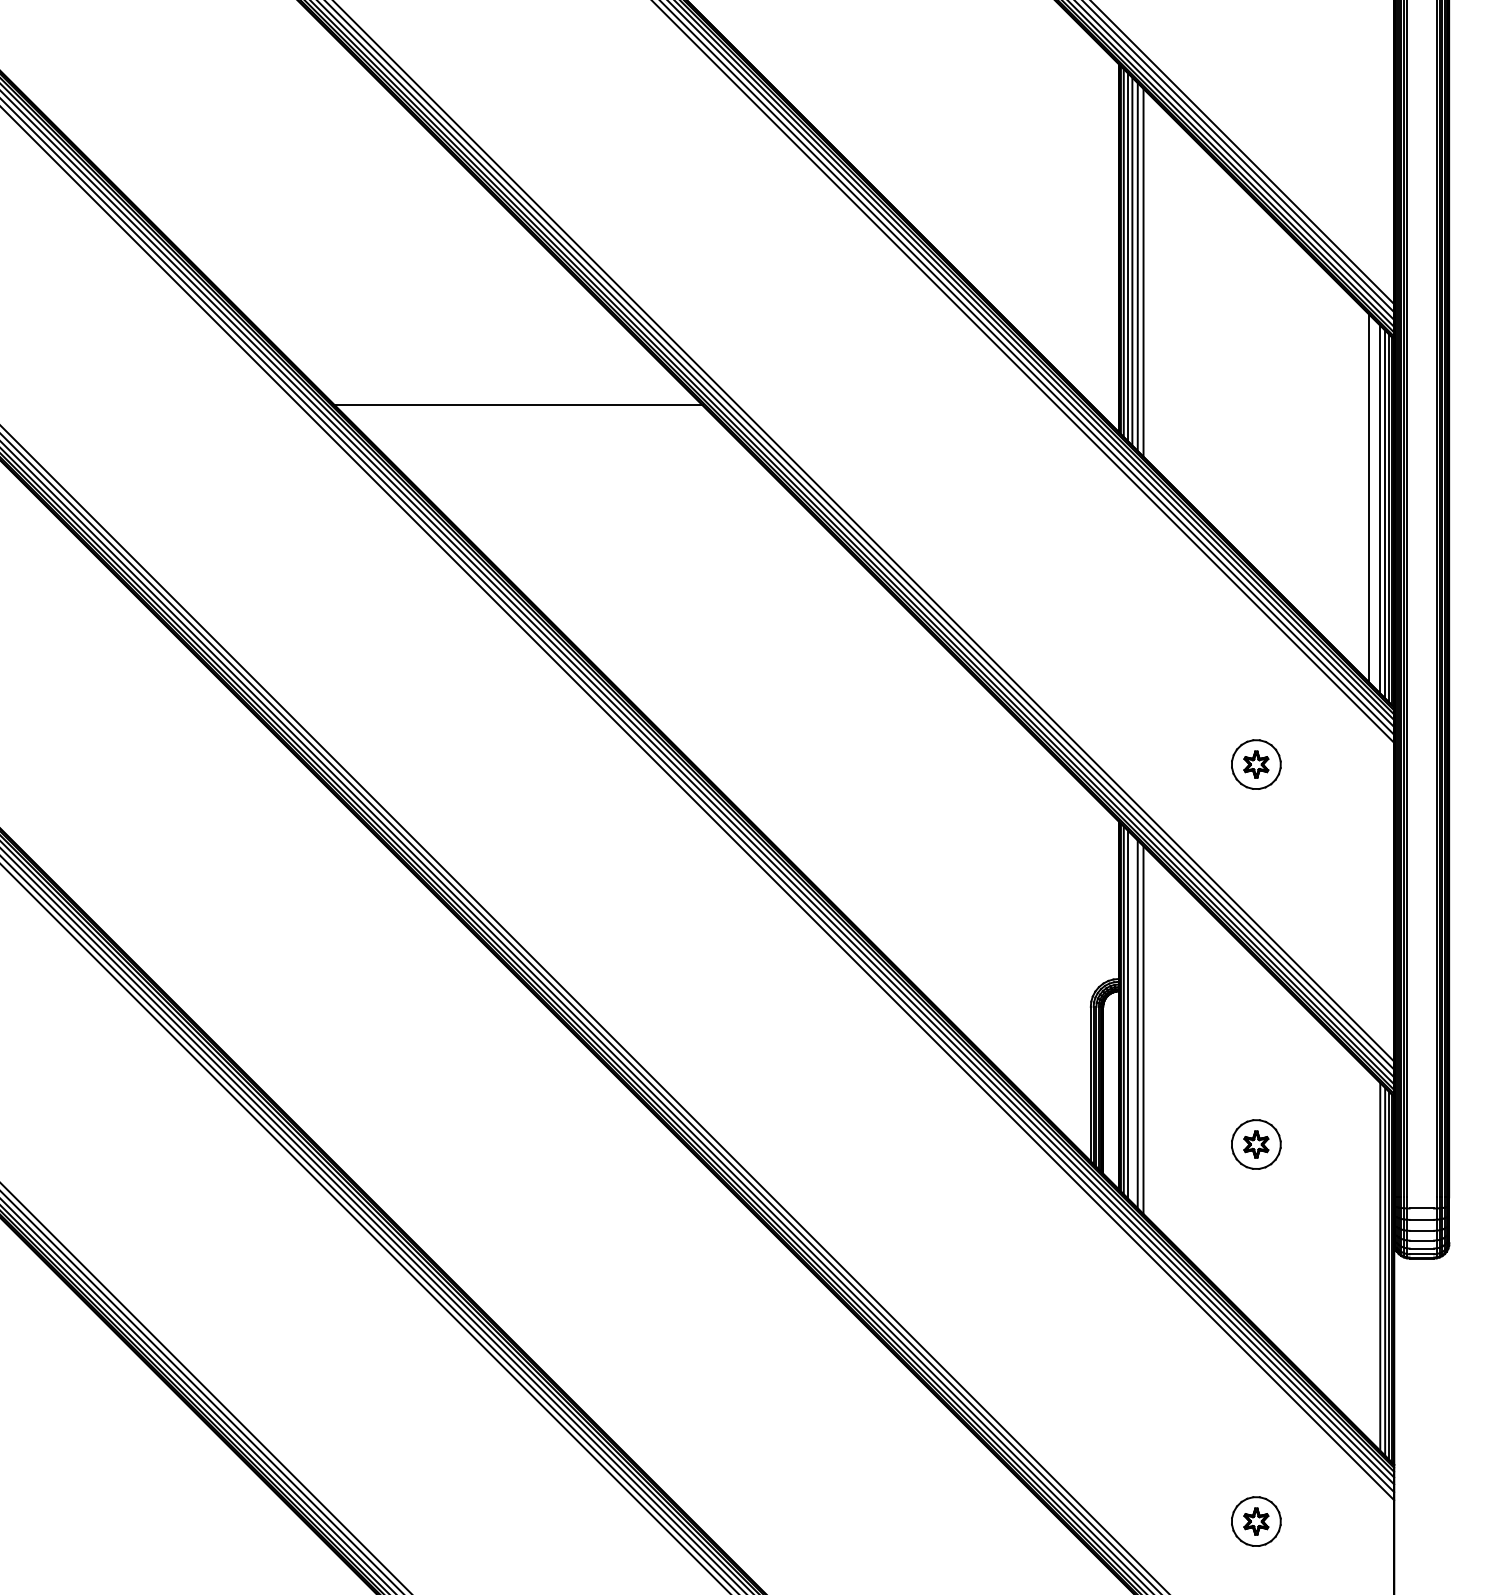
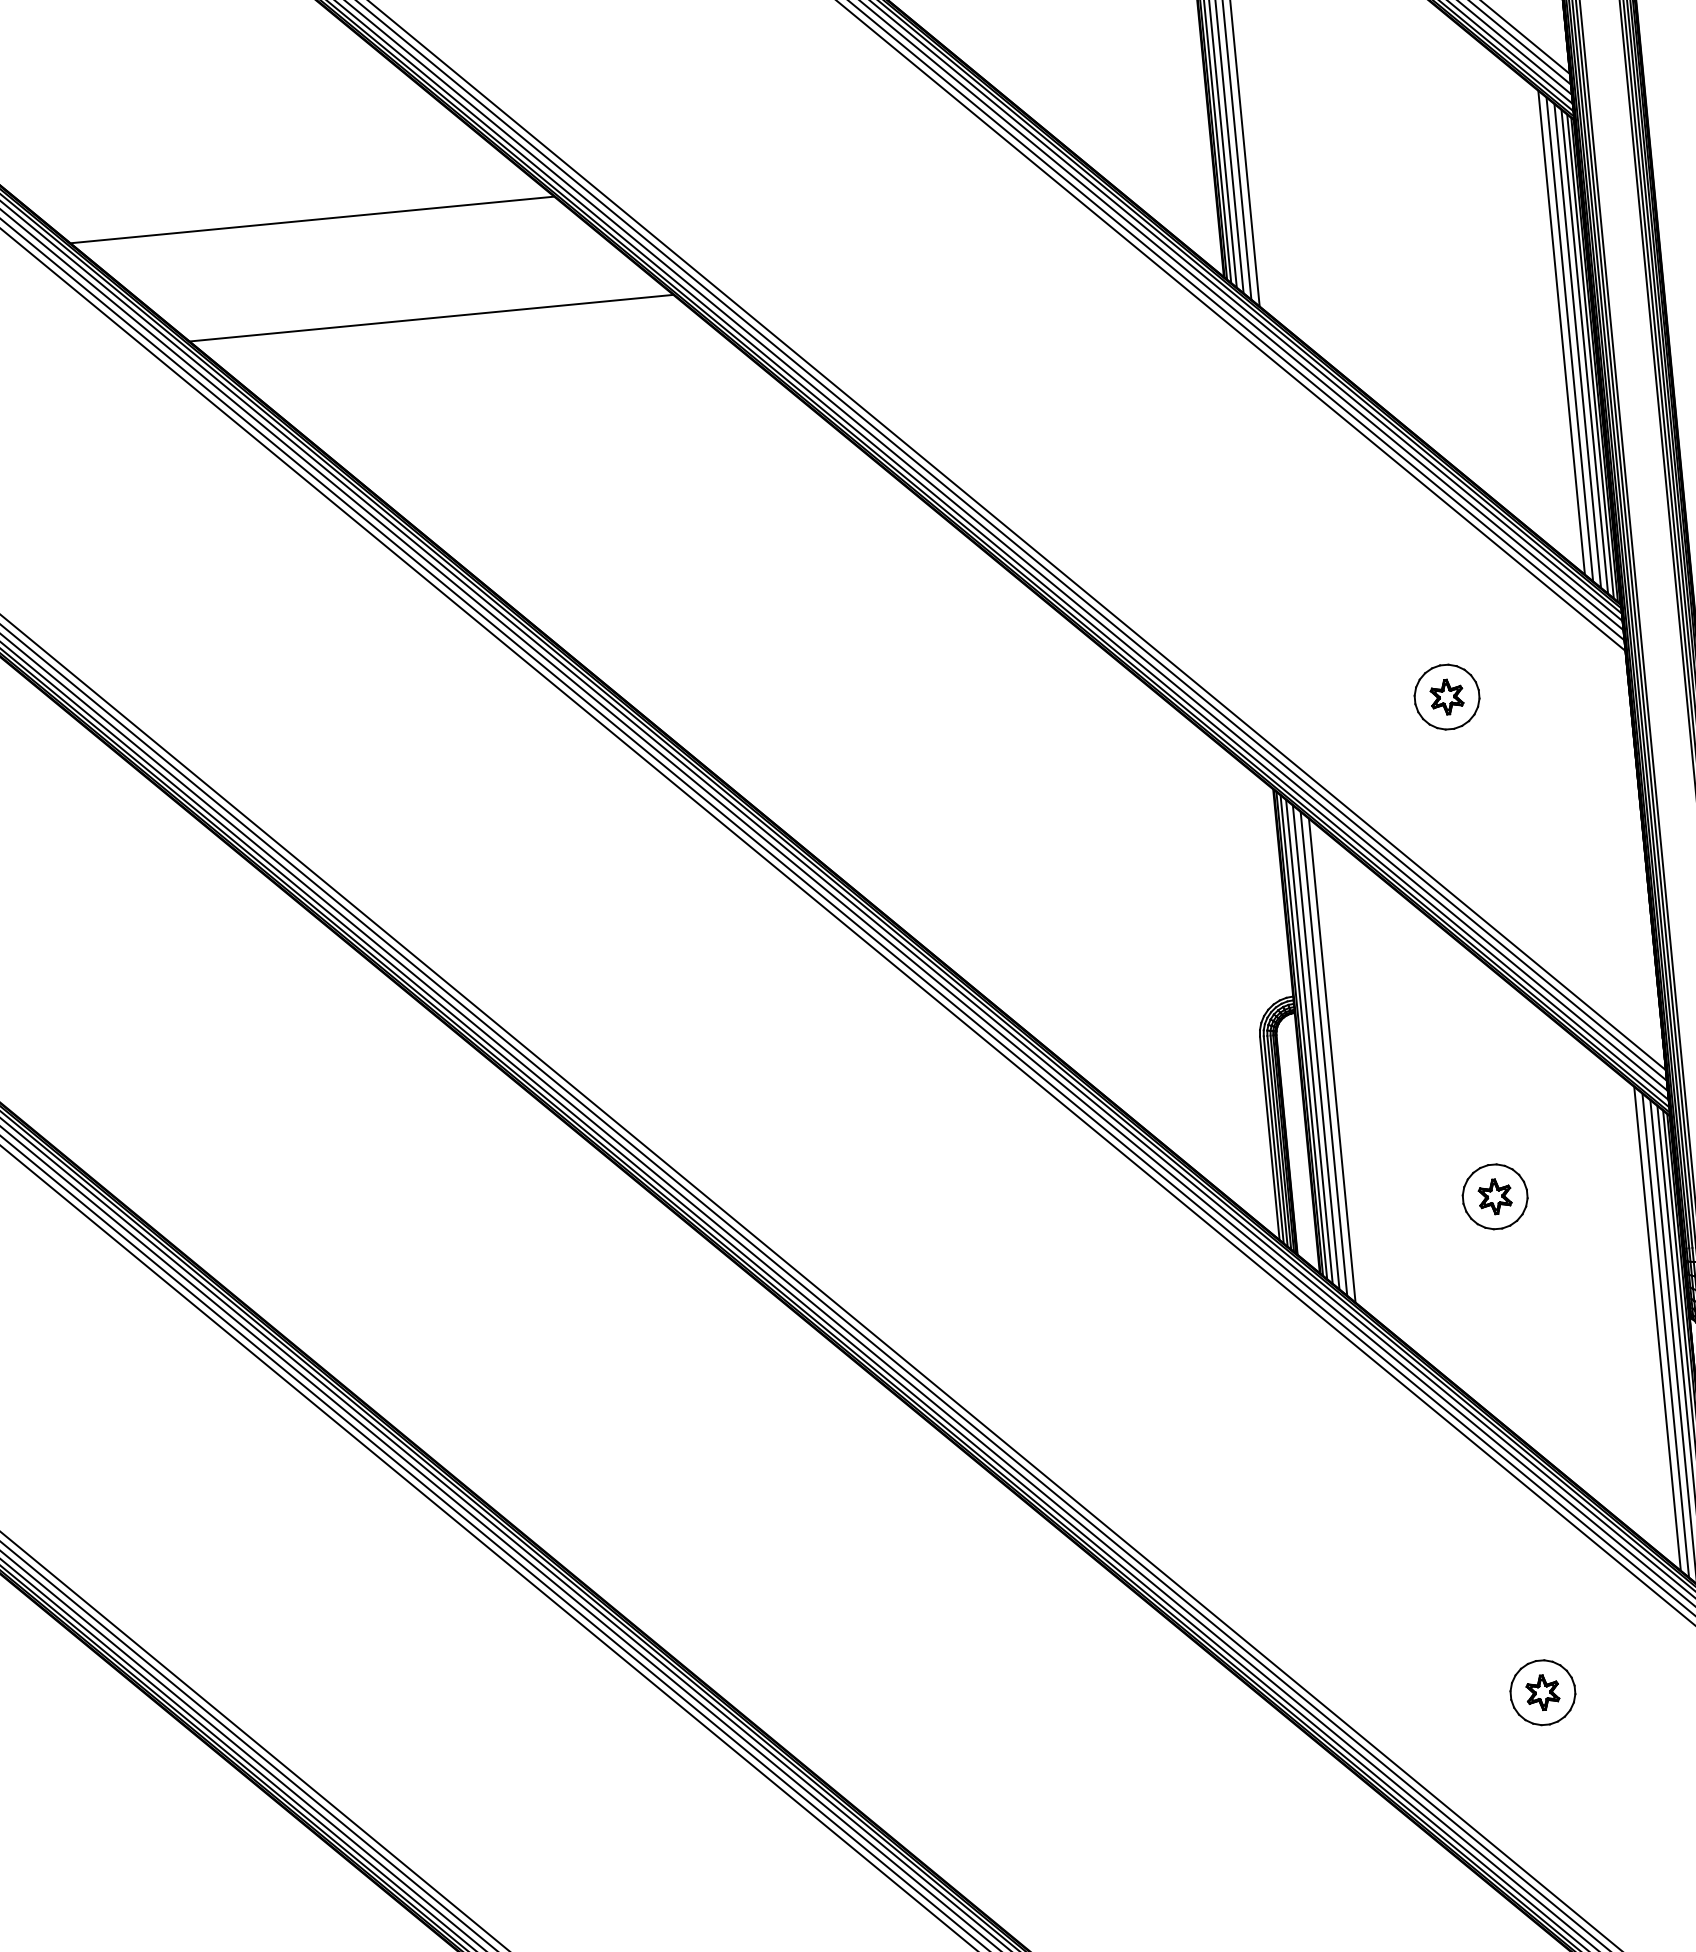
line: (436, 322) -> (312, 219), added
line: (1374, 504) -> (1569, 340), added
line: (1132, 1018) -> (1316, 1046), added
line: (1369, 1255) -> (1658, 1328), added
line: (1374, 1261) -> (1665, 1335), added

